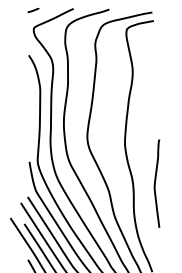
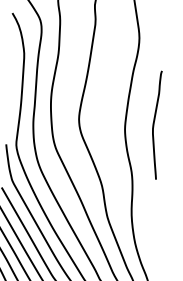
curve: (155, 183) -> (154, 124), moved

